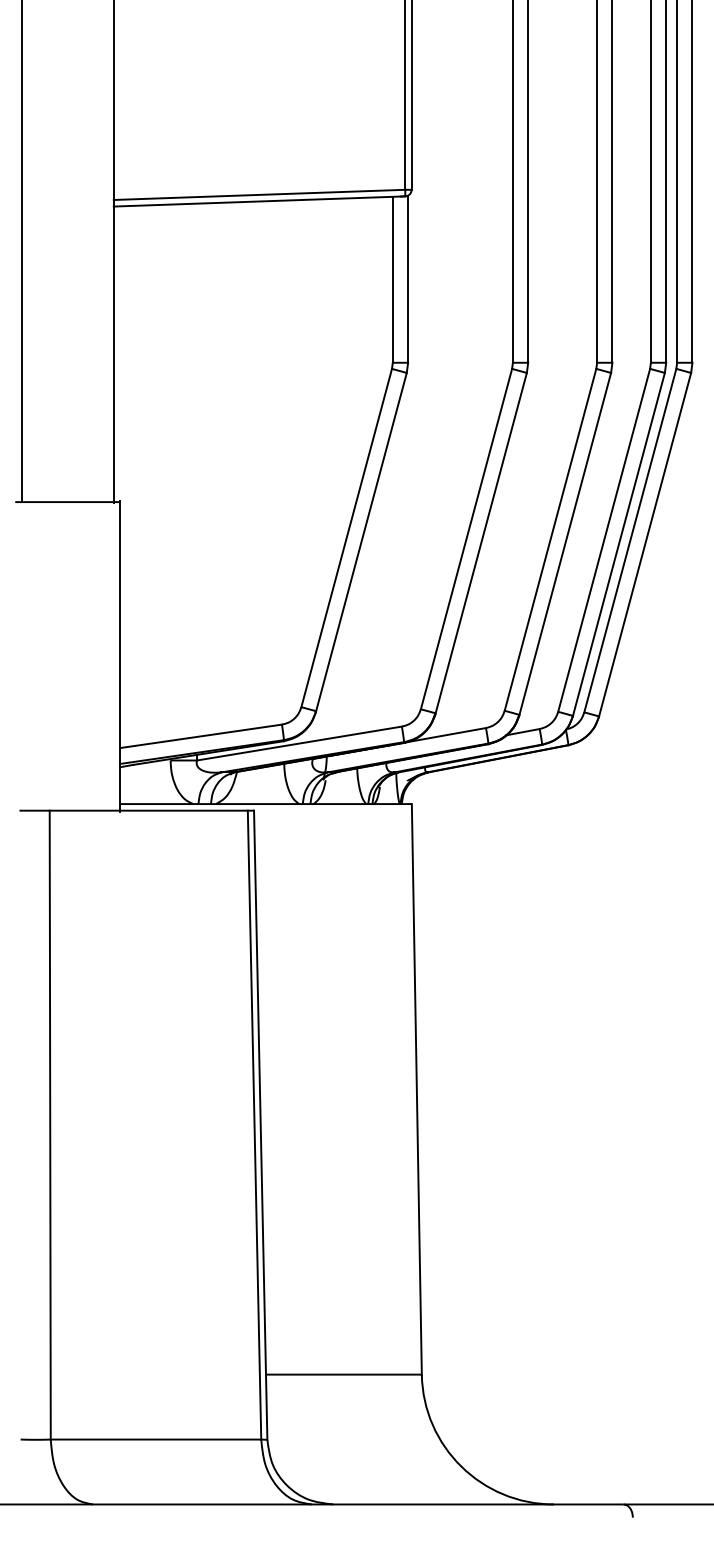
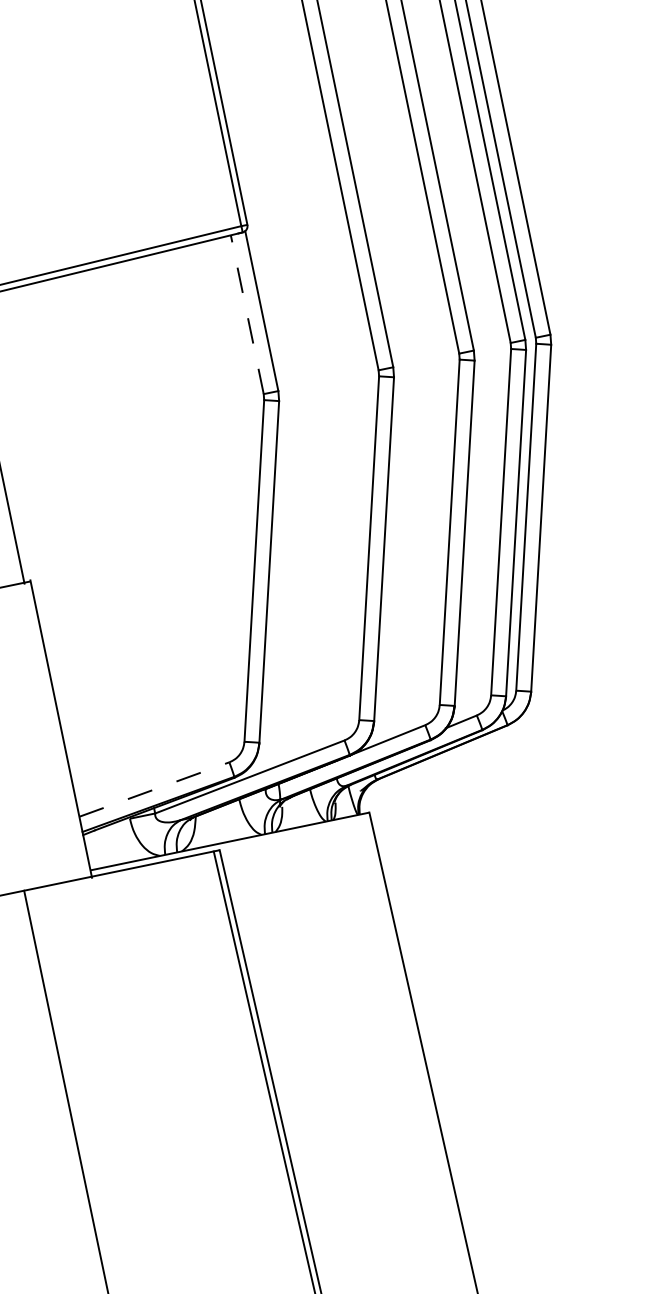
line: (392, 279) -> (246, 314), solid -> dashed
line: (201, 736) -> (154, 789), solid -> dashed

